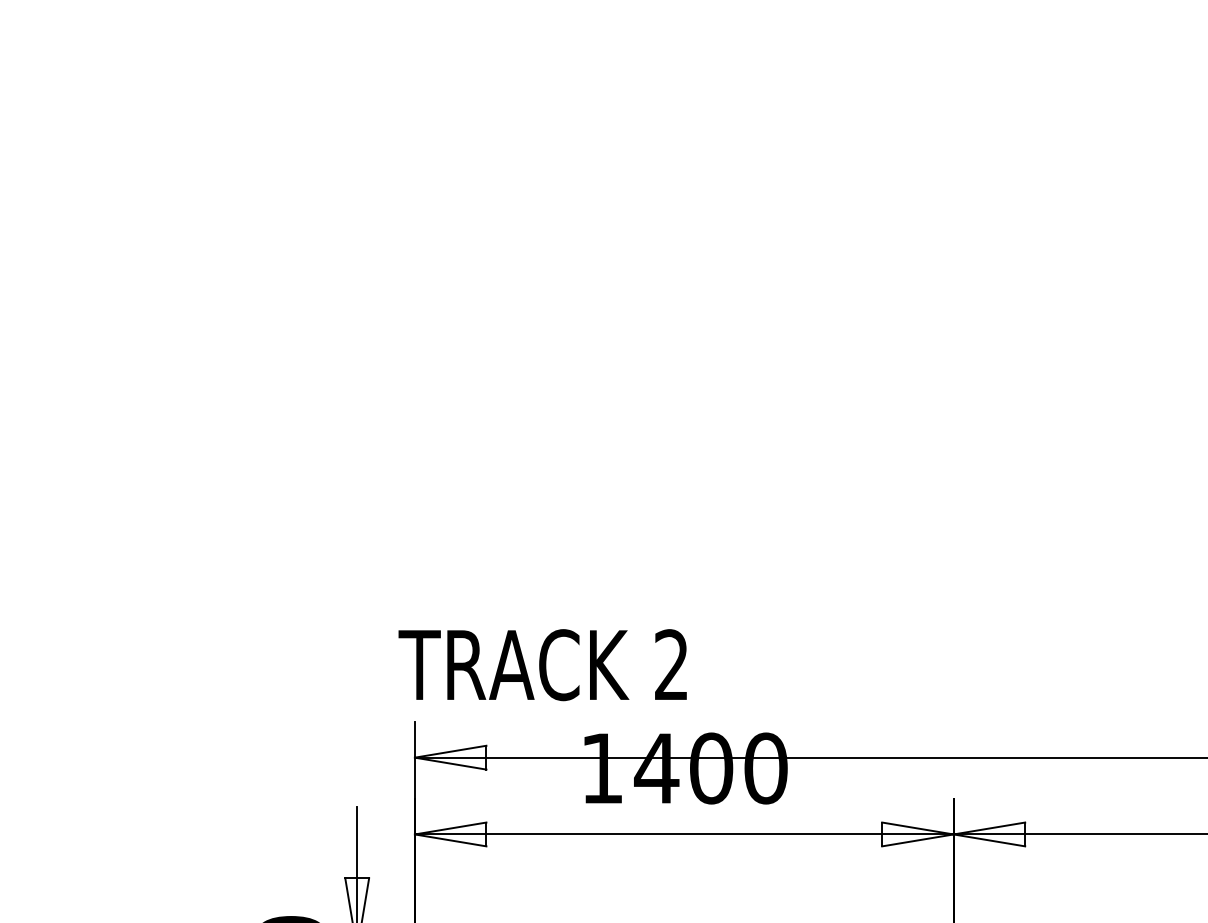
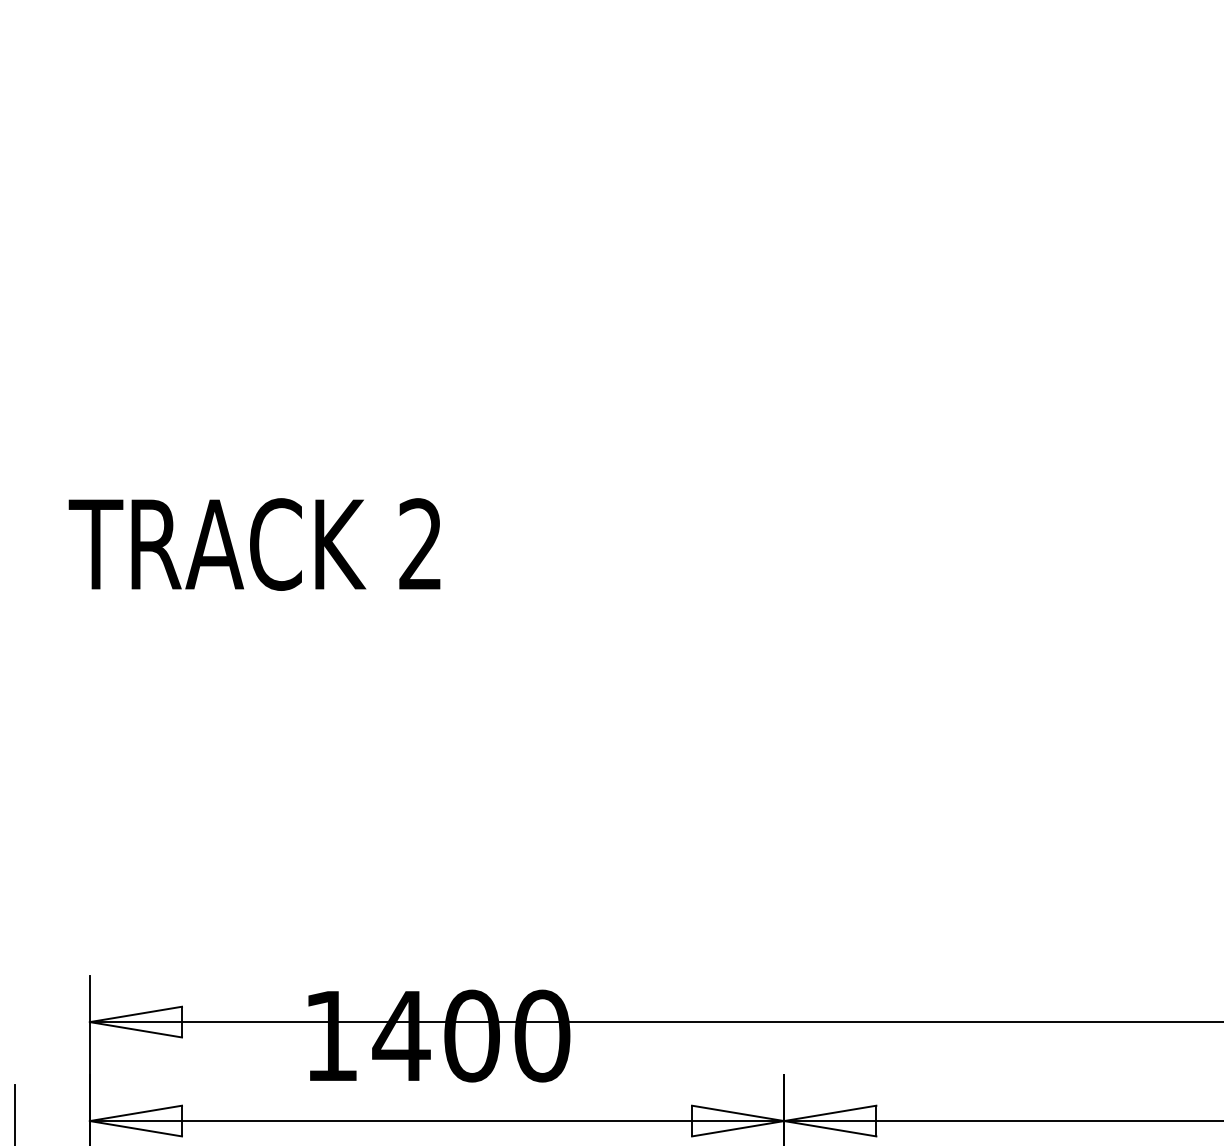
text: (542, 665) -> (254, 545), moved

